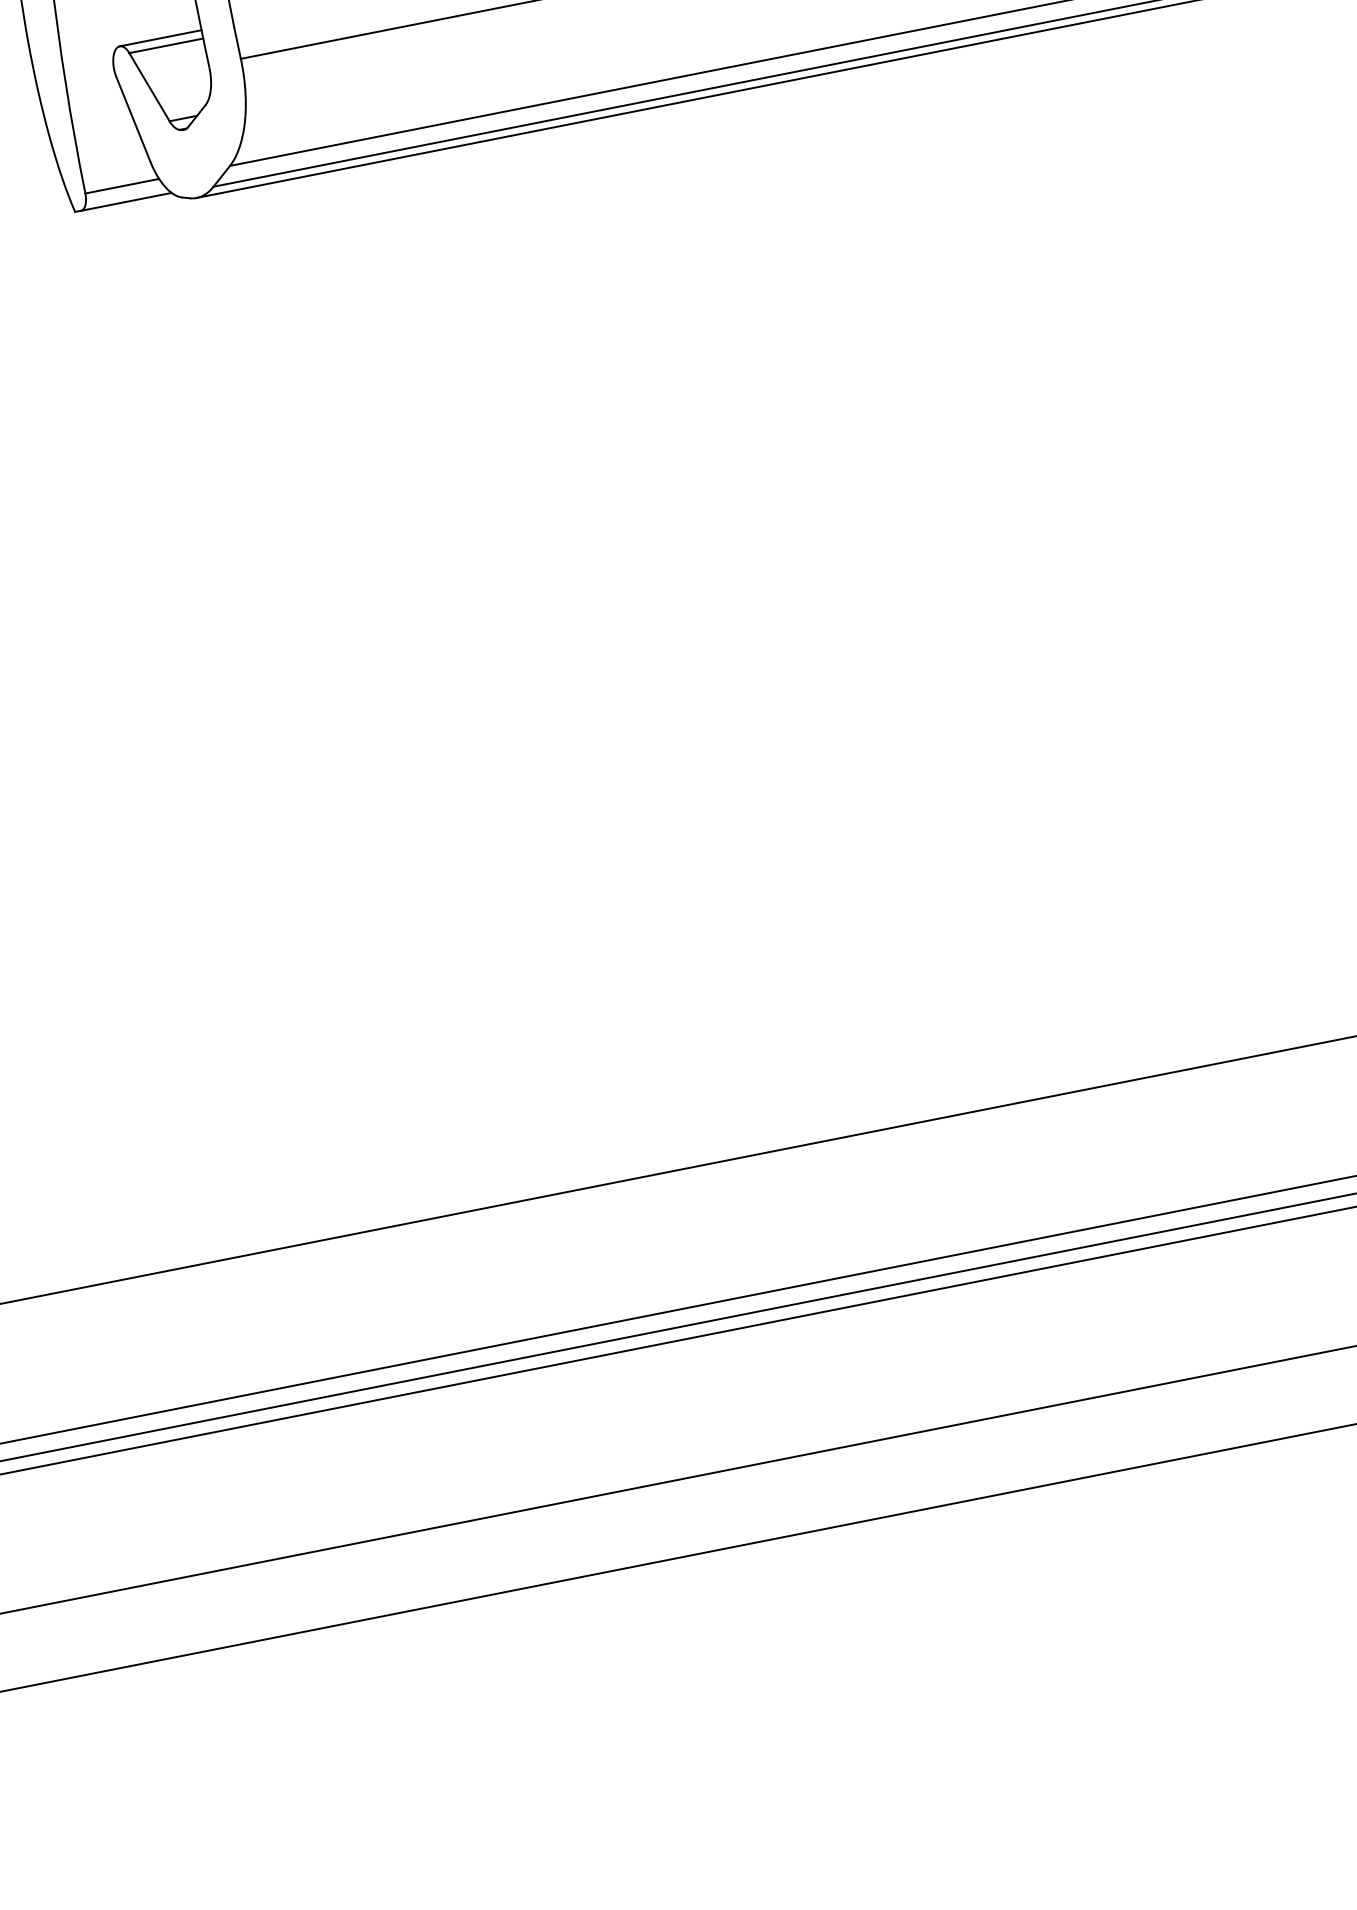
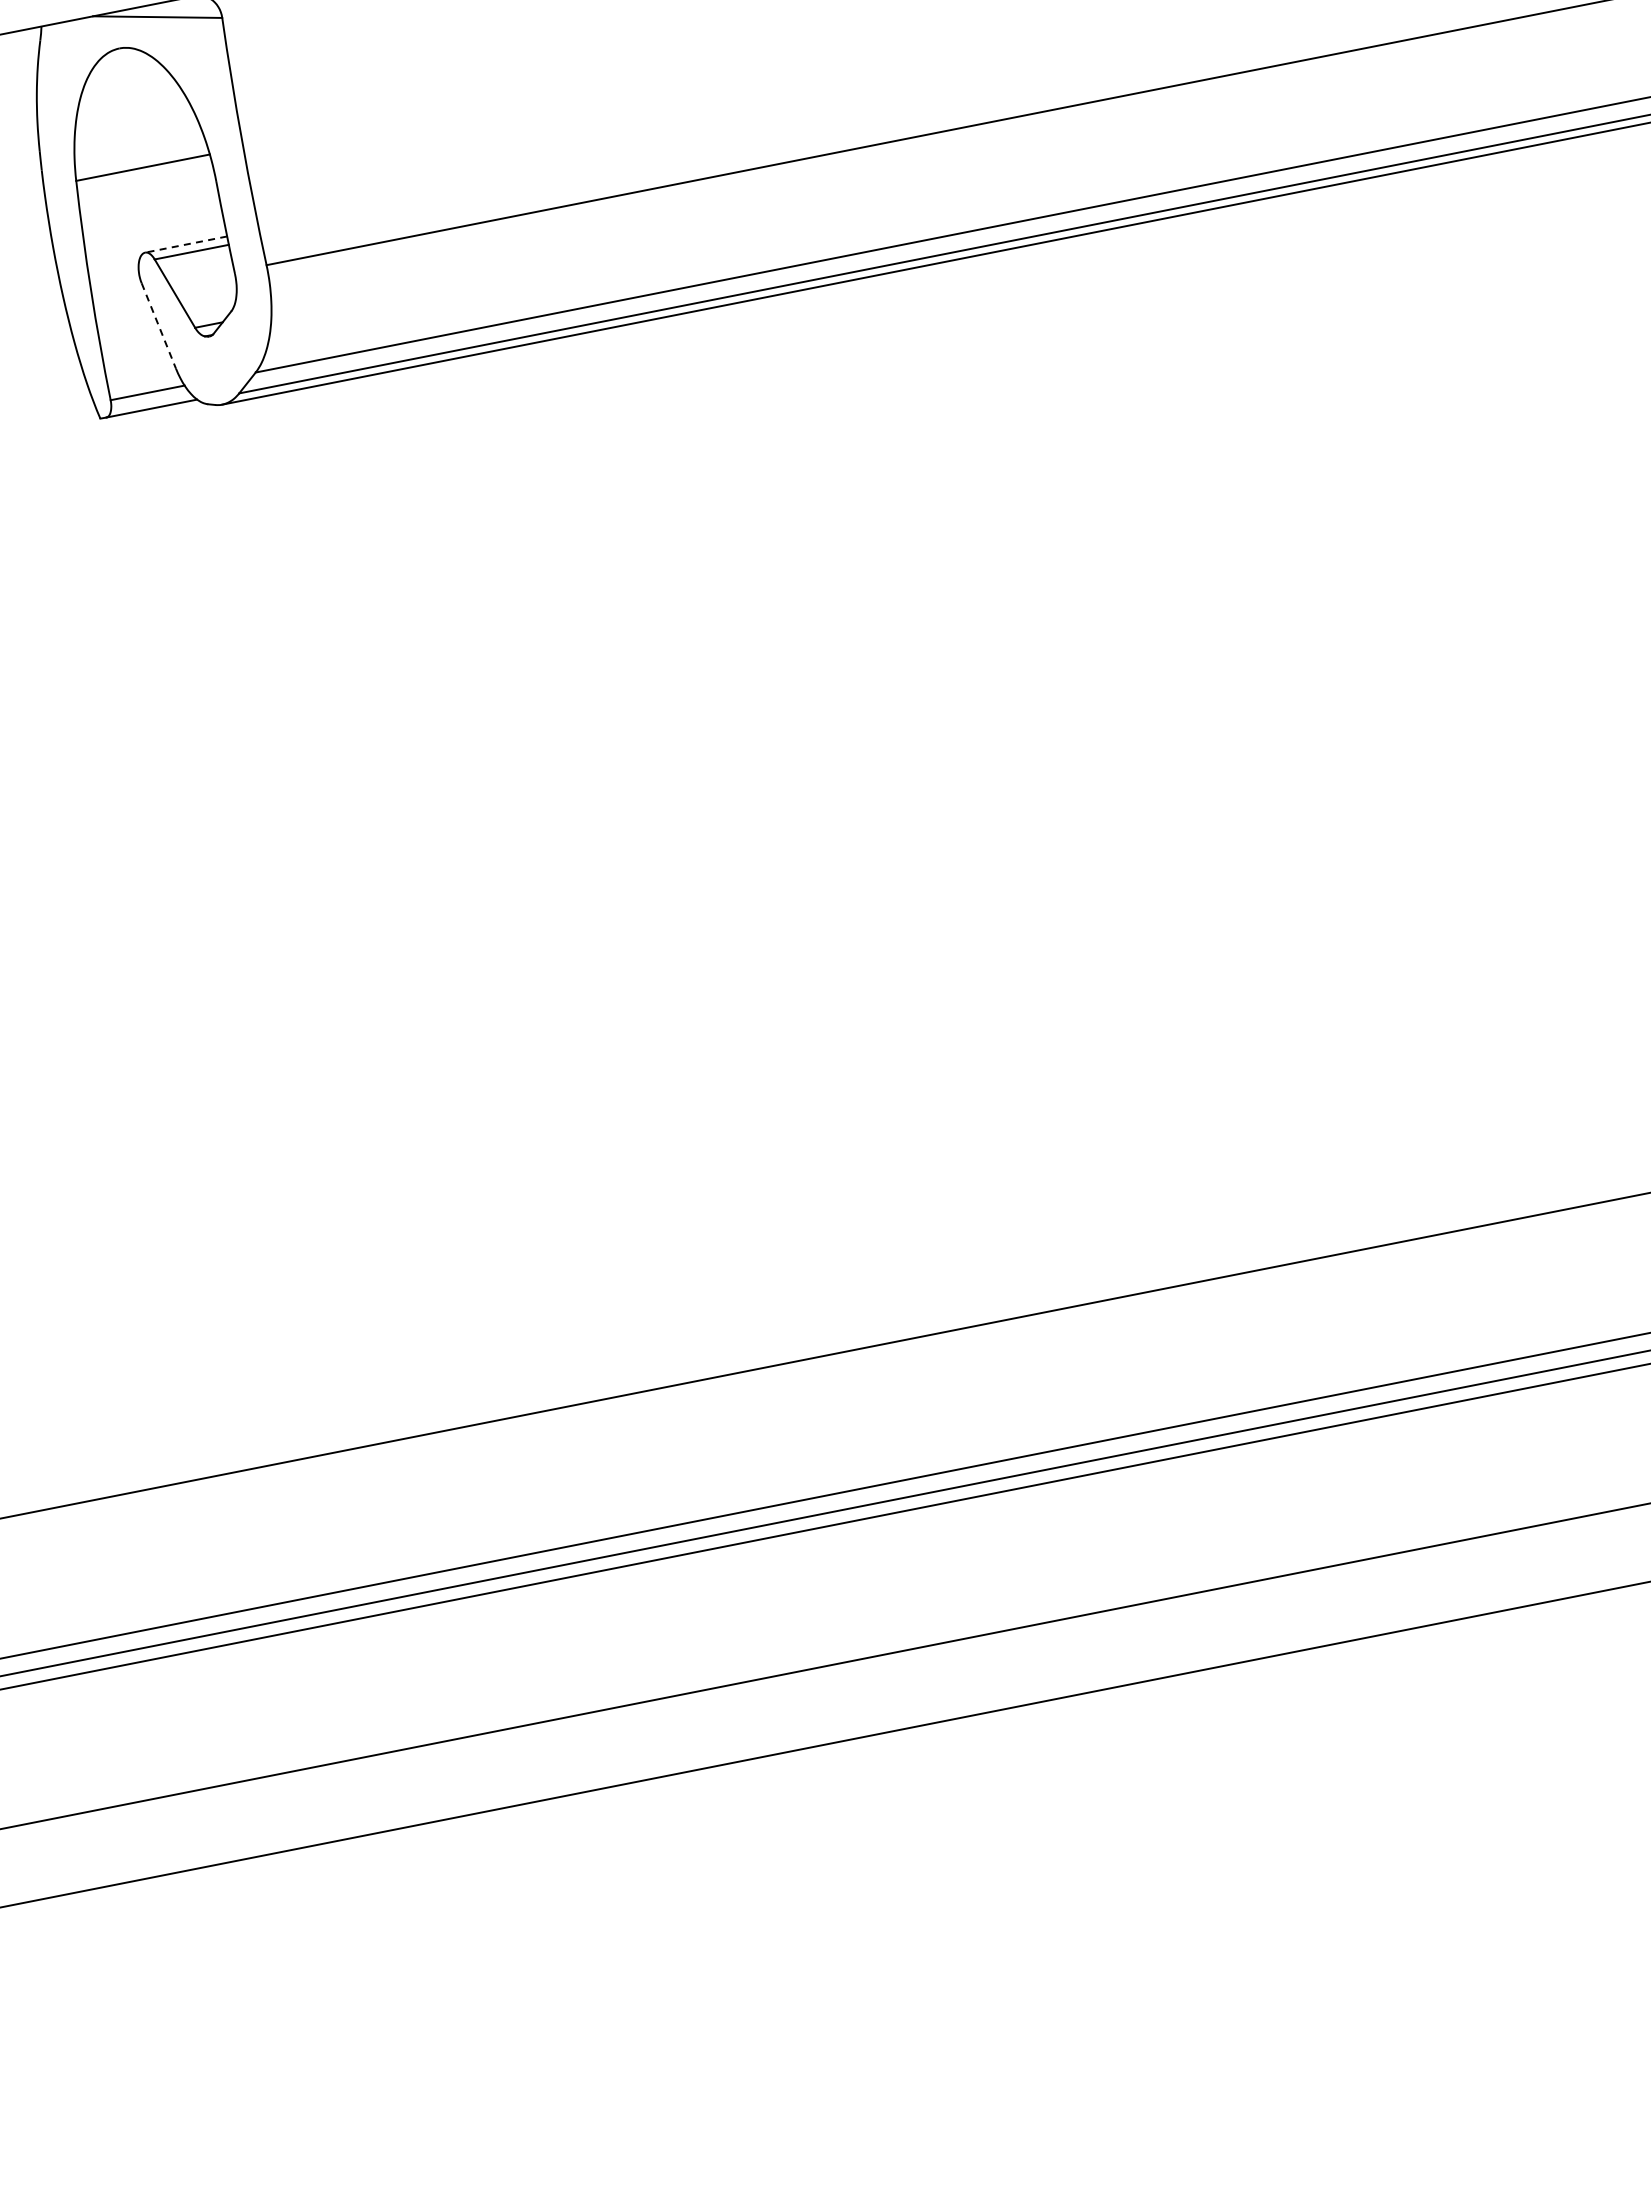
line: (161, 38) -> (186, 244), solid -> dashed
line: (133, 119) -> (158, 325), solid -> dashed

